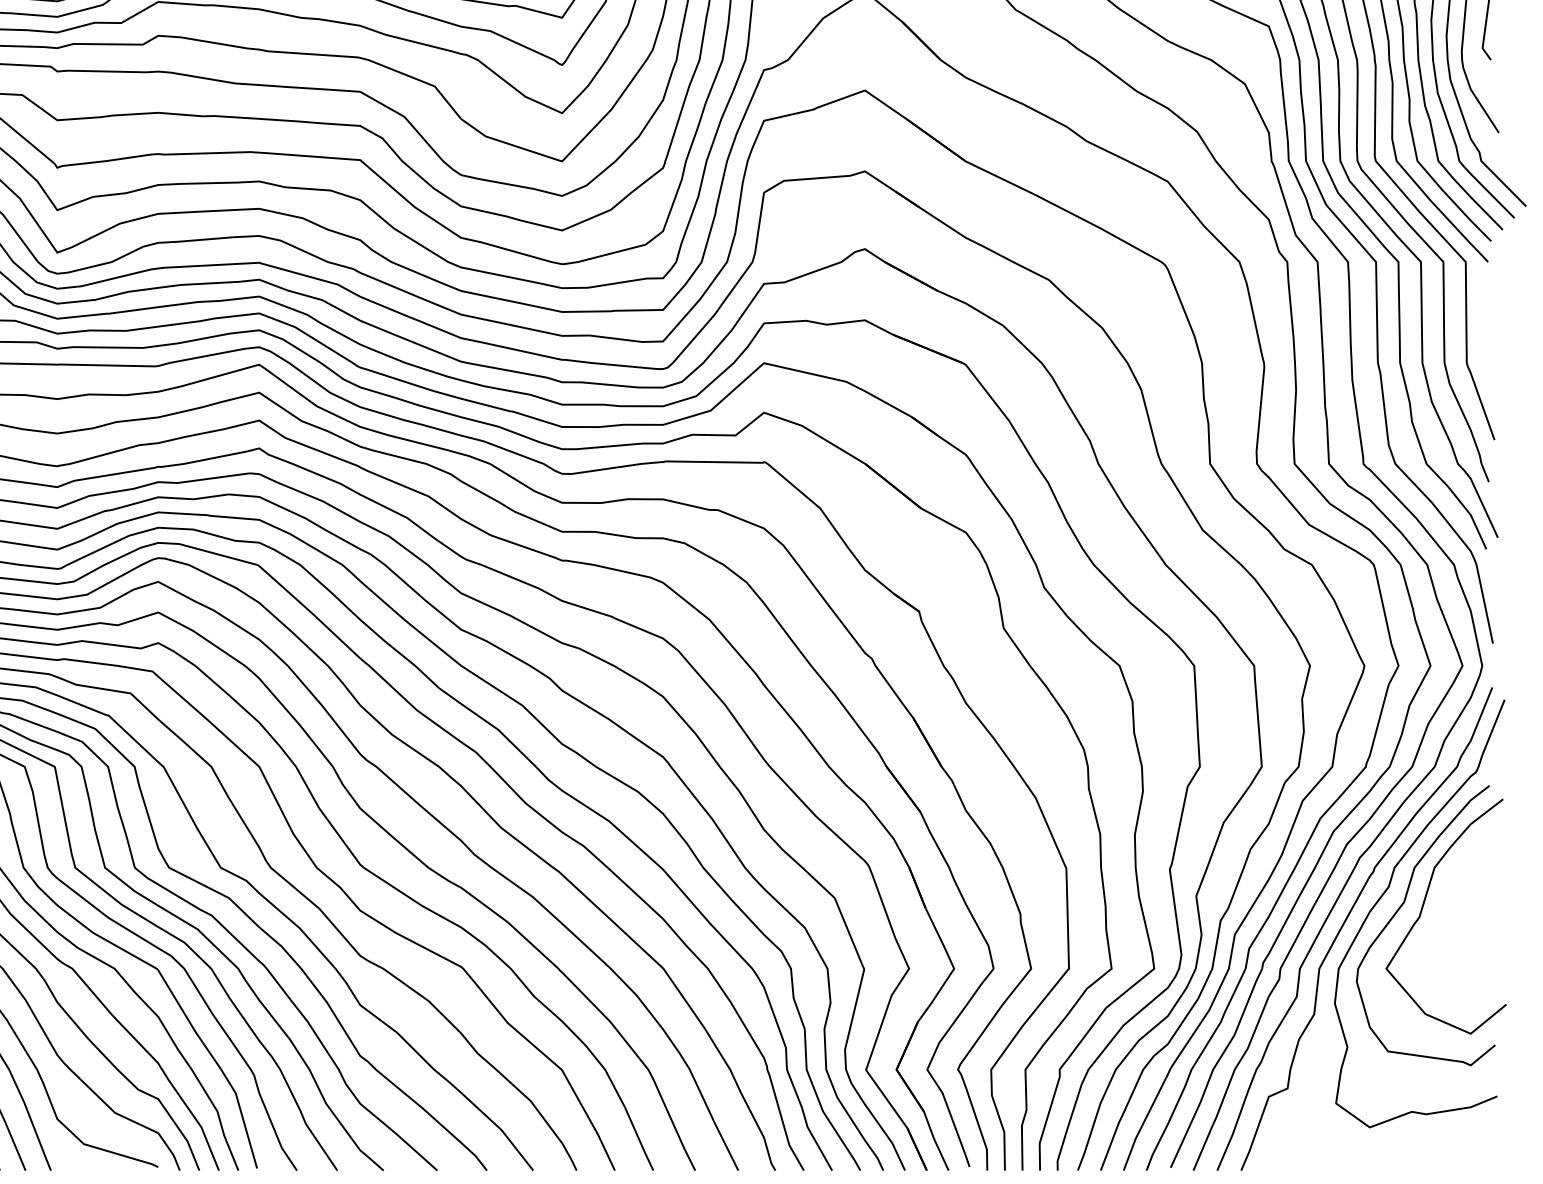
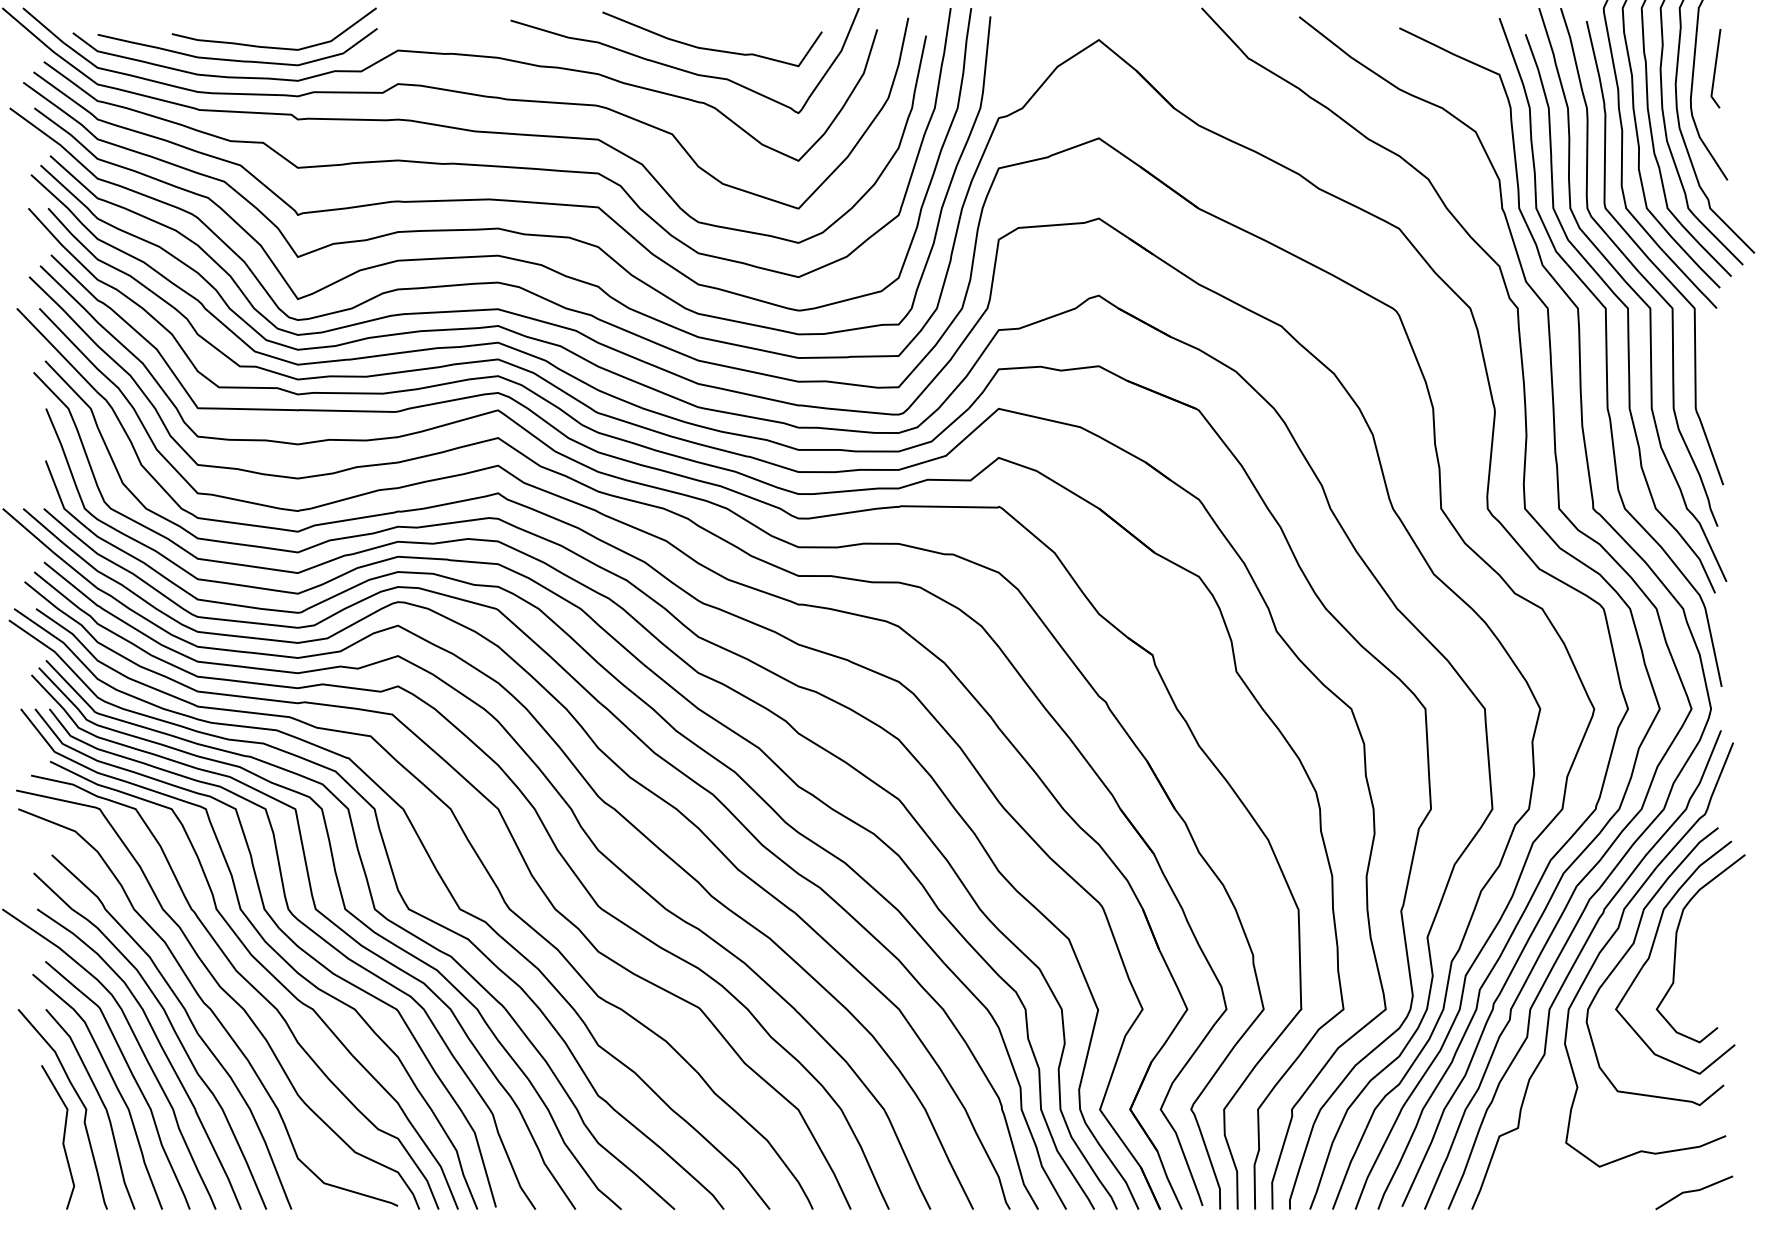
curve: (1447, 907) -> (1676, 948), added
line: (1465, 1152) -> (1694, 1191), added

